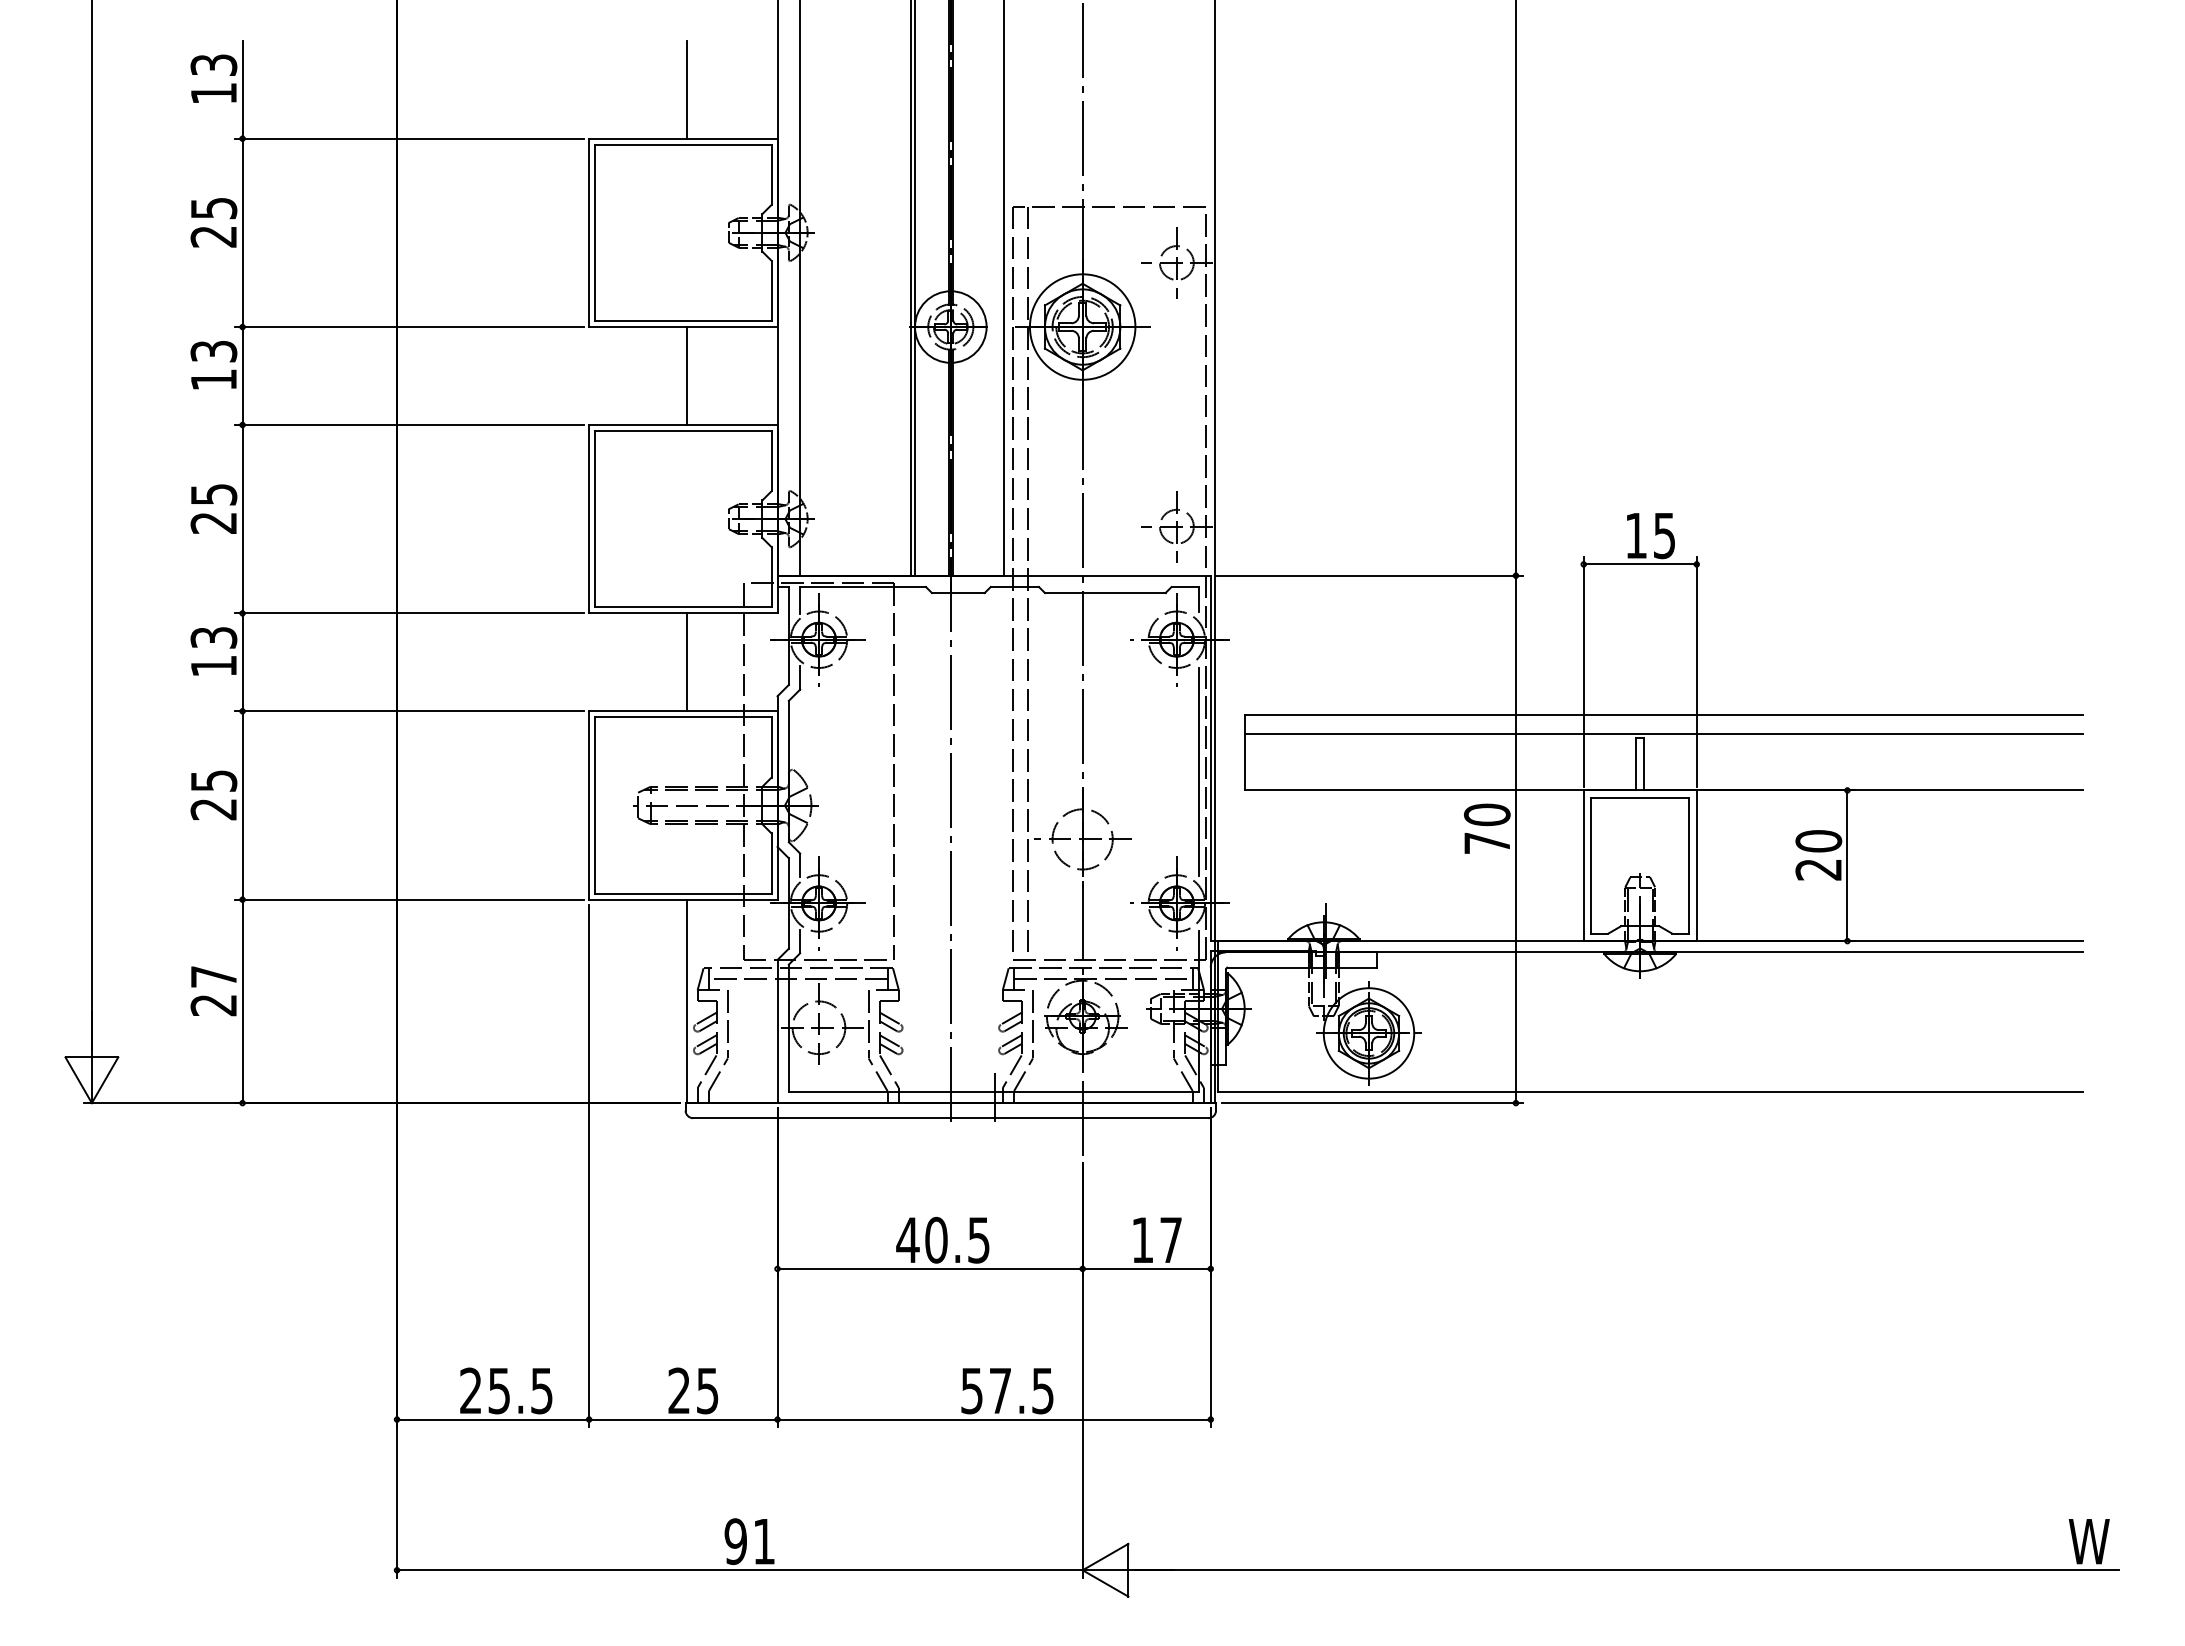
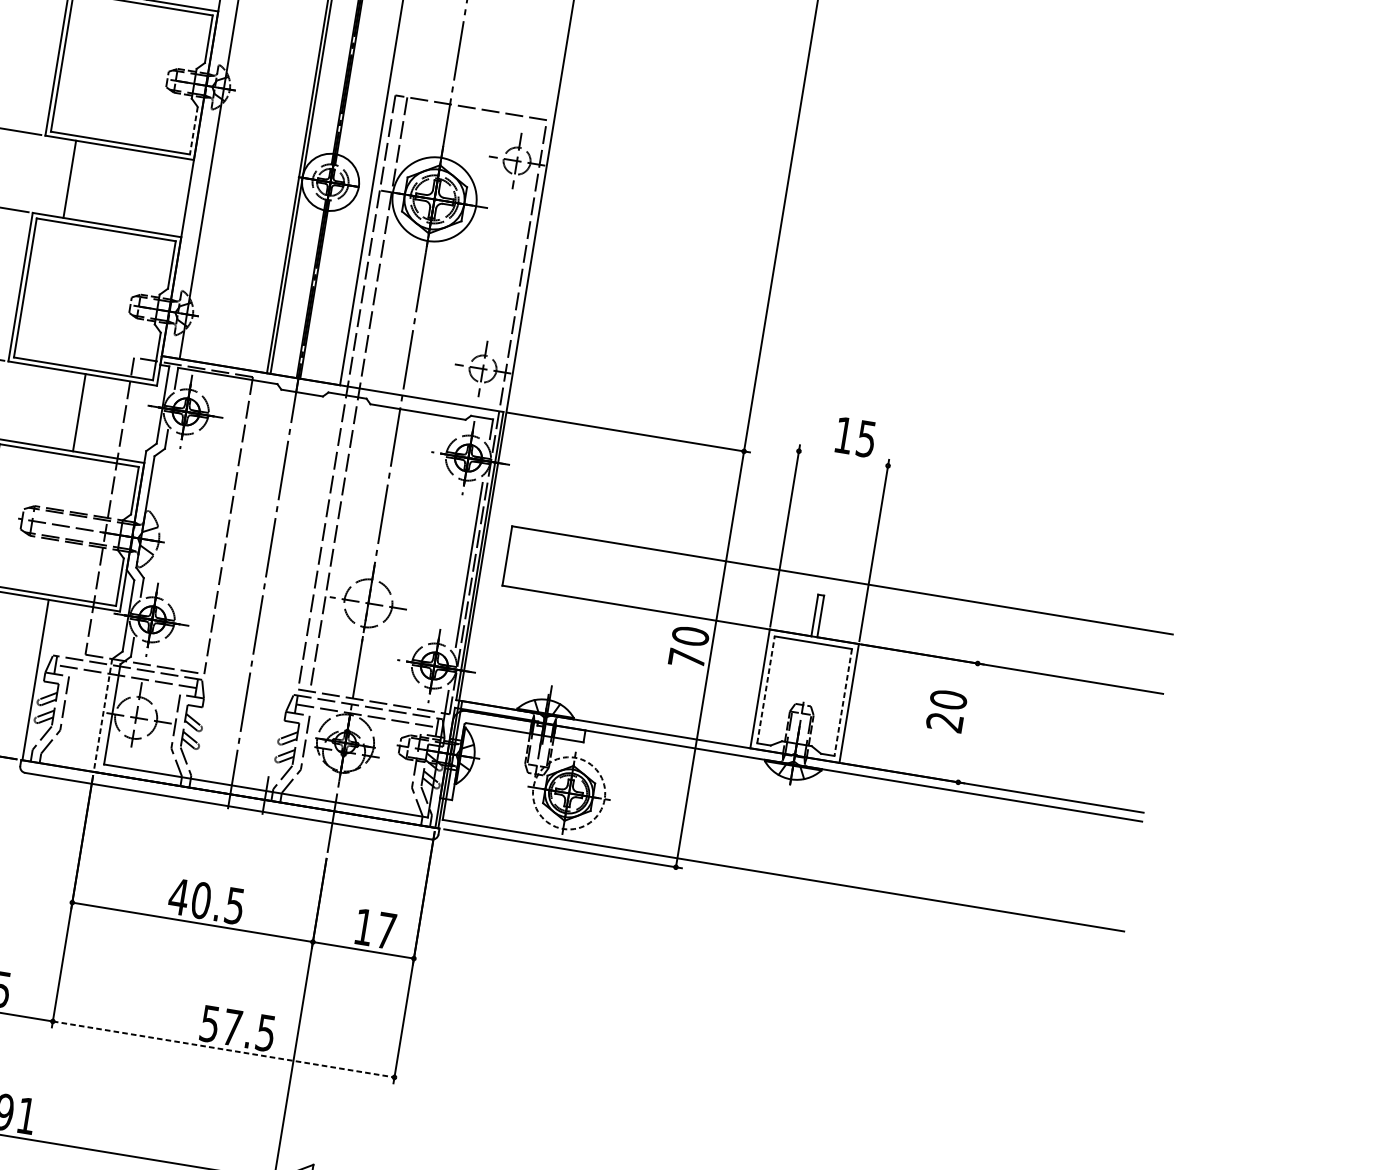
line: (771, 291) -> (193, 131), solid -> dashed
line: (687, 376) -> (70, 179), moved
line: (1639, 564) -> (842, 458), removed
line: (1663, 733) -> (840, 594), removed
line: (1591, 865) -> (766, 689), solid -> dashed
line: (1689, 865) -> (843, 702), solid -> dashed
line: (1847, 865) -> (968, 722), removed
line: (777, 1031) -> (102, 715), solid -> dashed
circle: (1368, 1033) -> (568, 793), solid -> dashed
line: (994, 1419) -> (223, 1049), solid -> dashed

